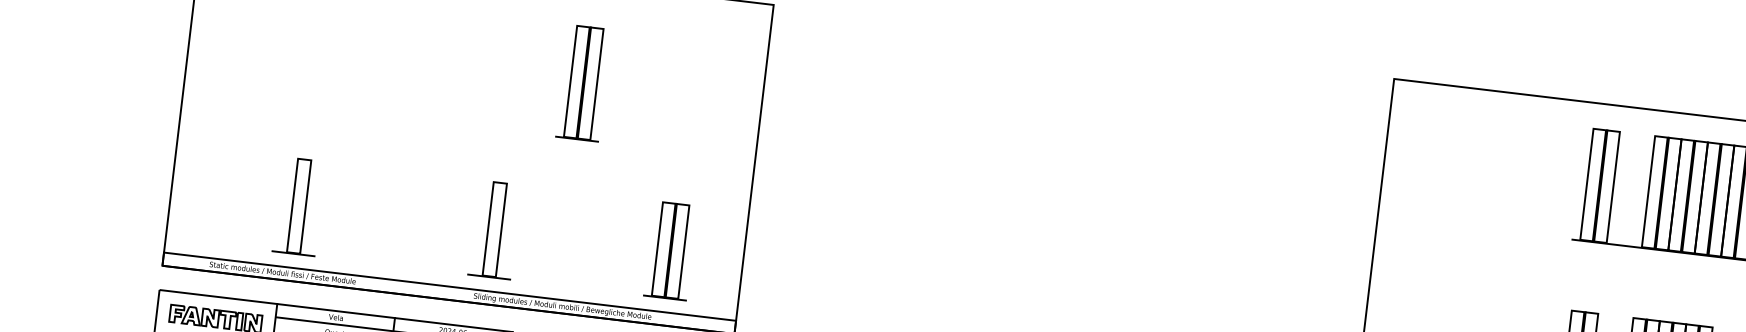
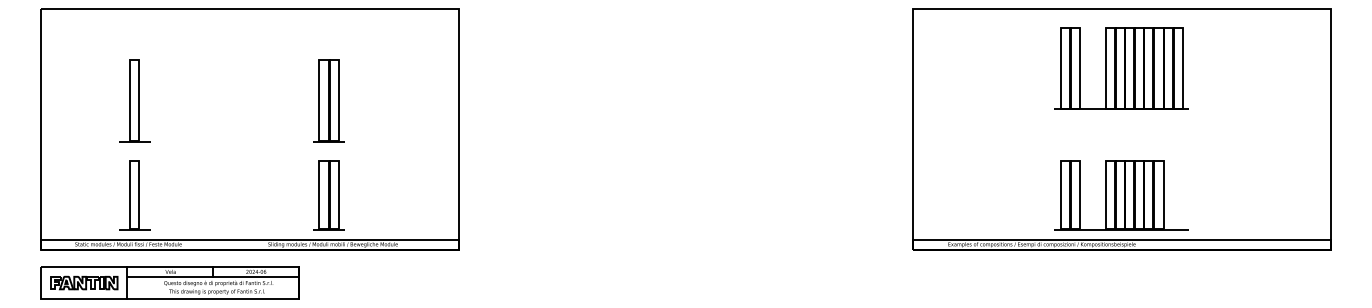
part: (314, 77) -> (134, 100), added
part: (583, 82) -> (328, 100), moved
part: (494, 230) -> (277, 195), removed
part: (669, 251) -> (328, 195), moved

